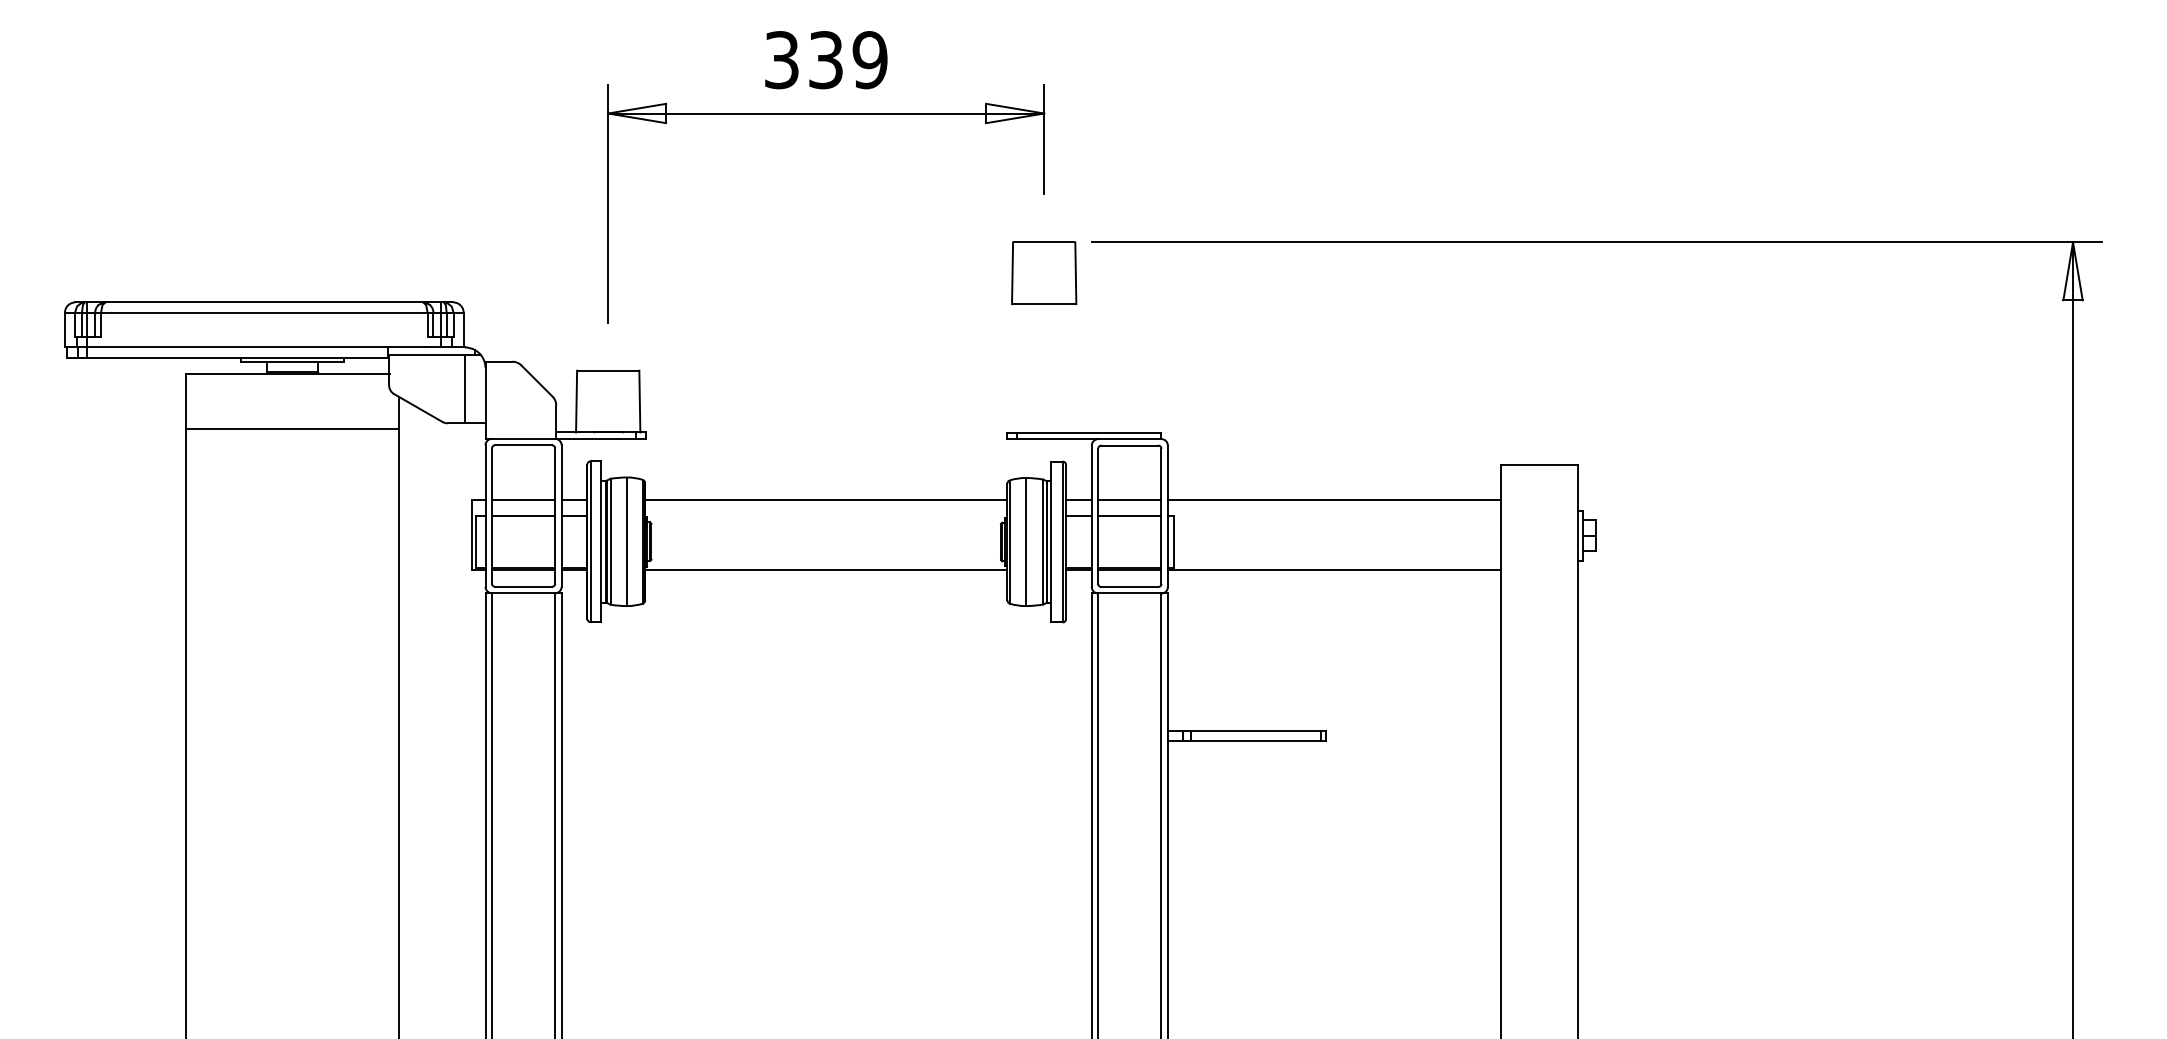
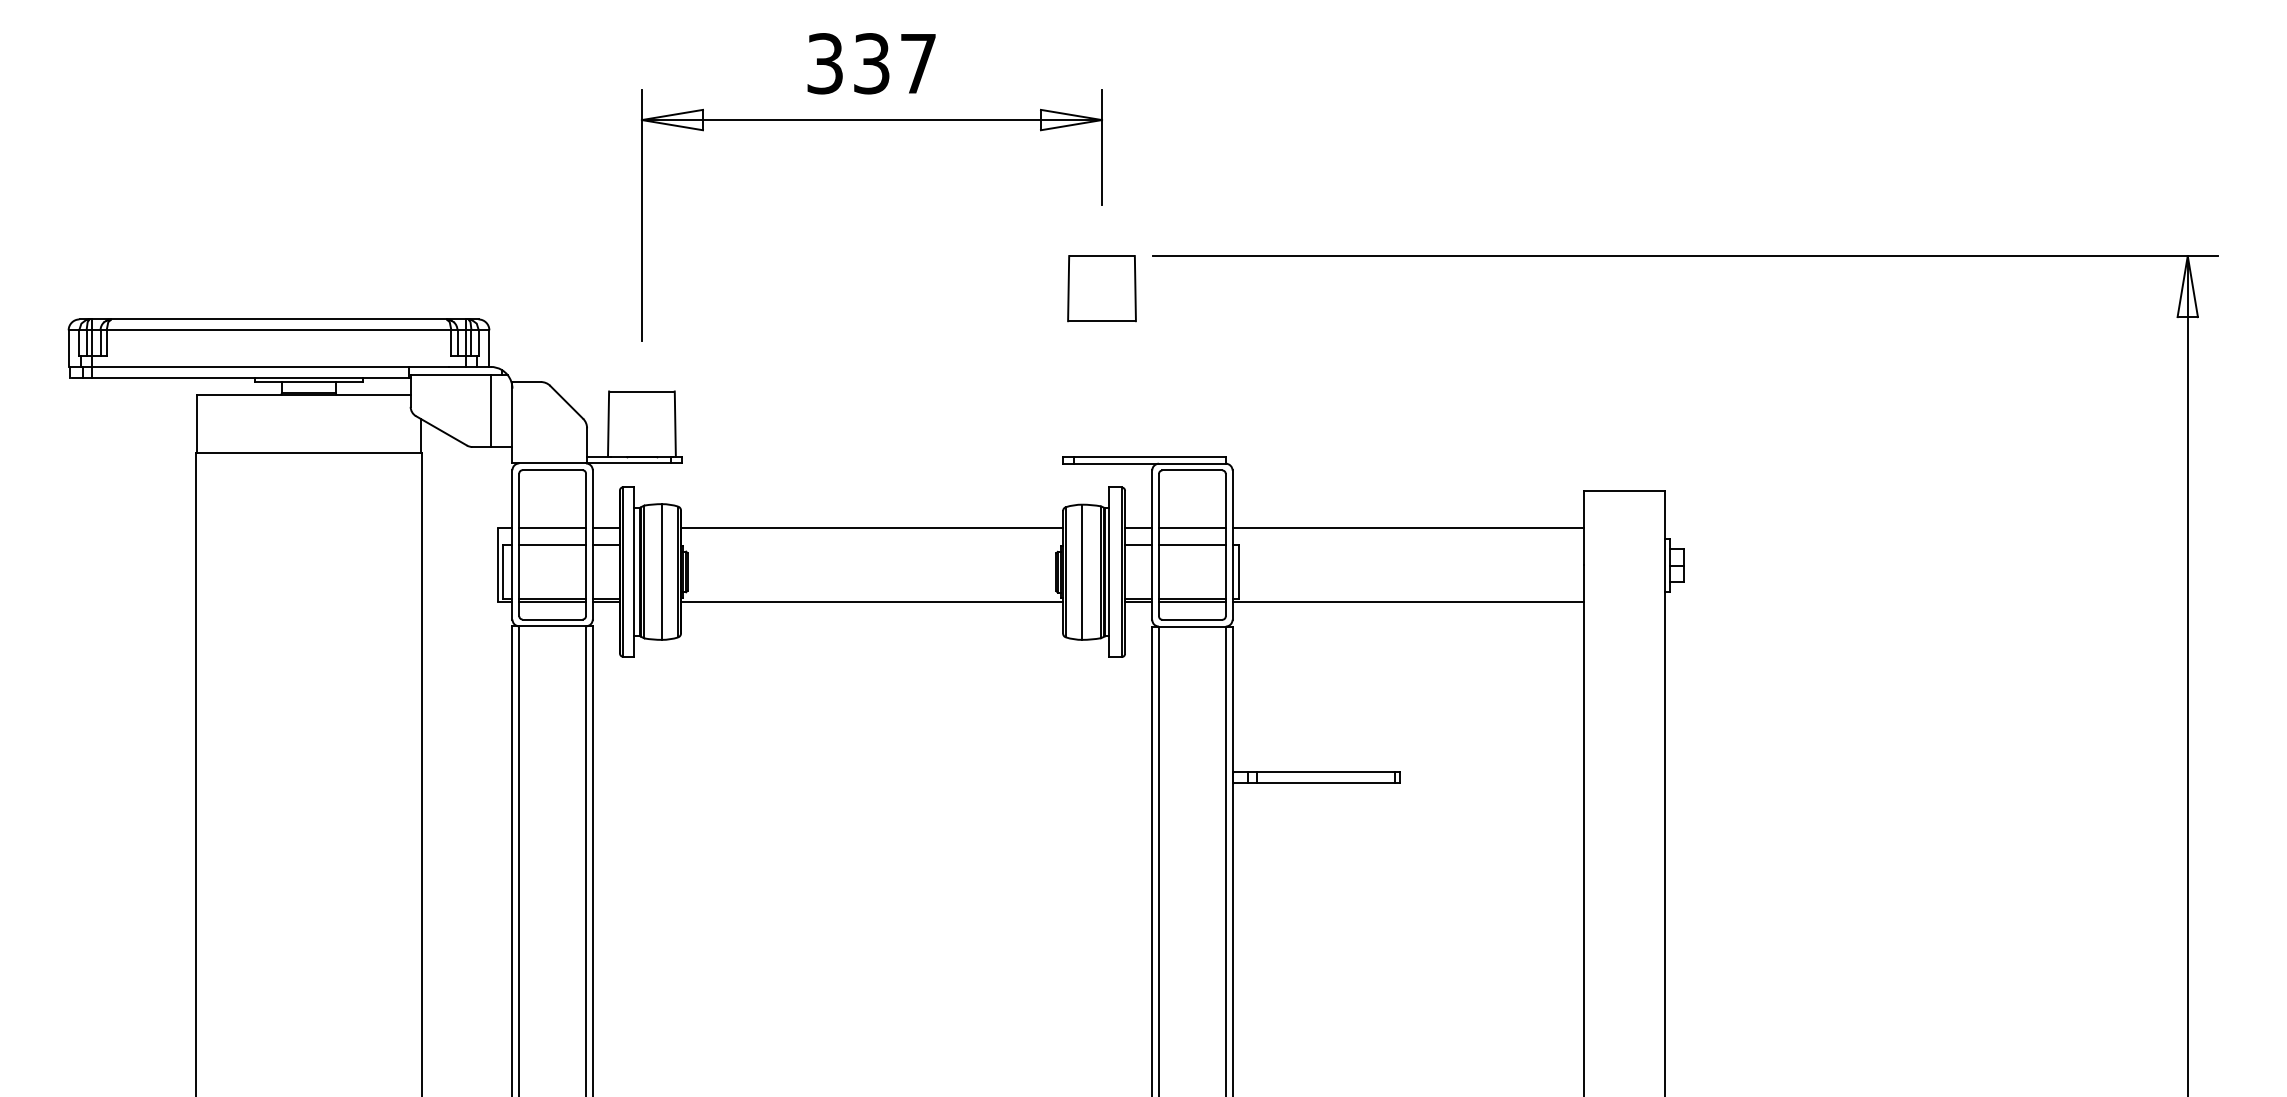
text: (869, 60) -> (917, 64), 339 -> 337

